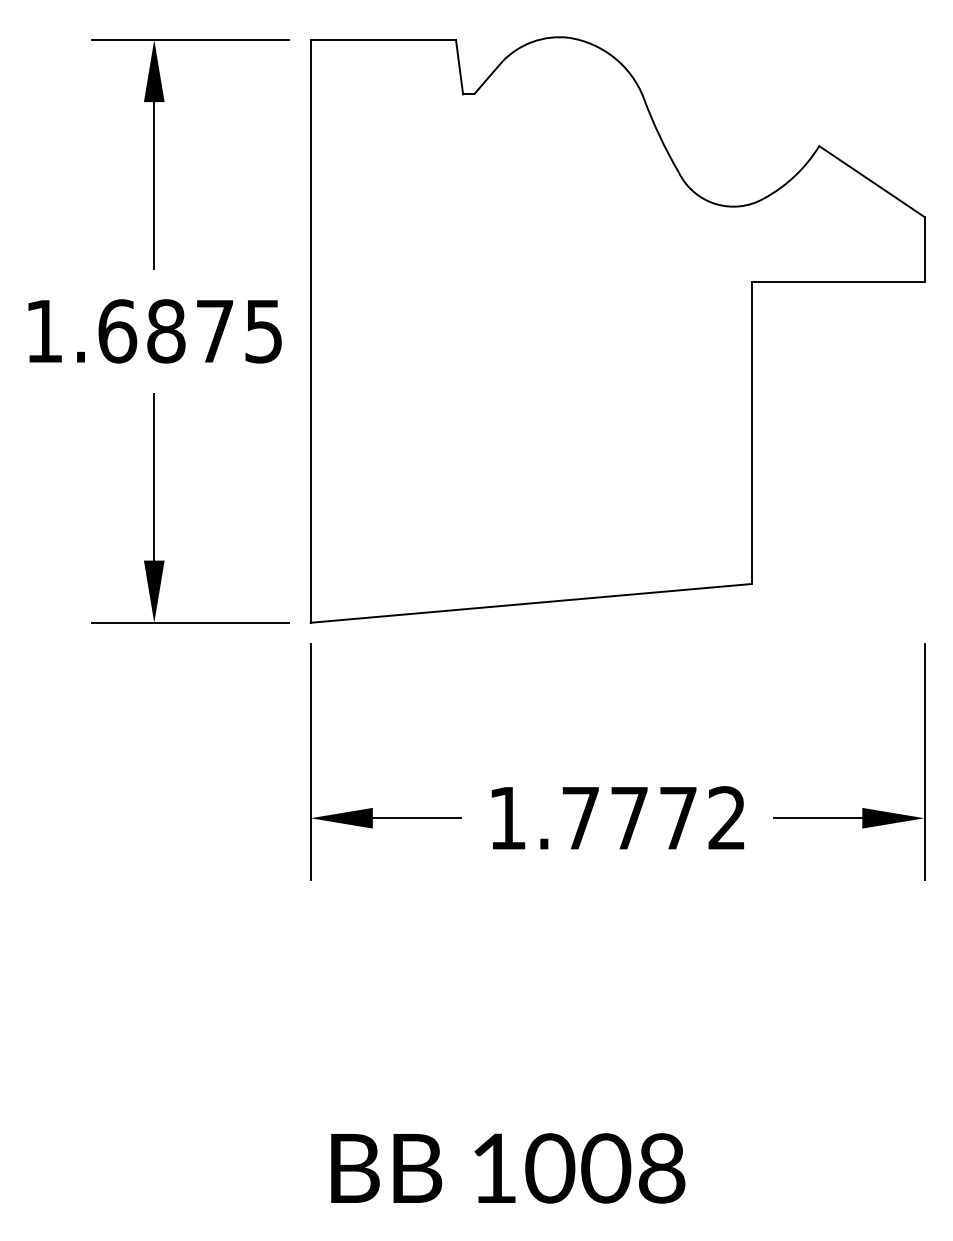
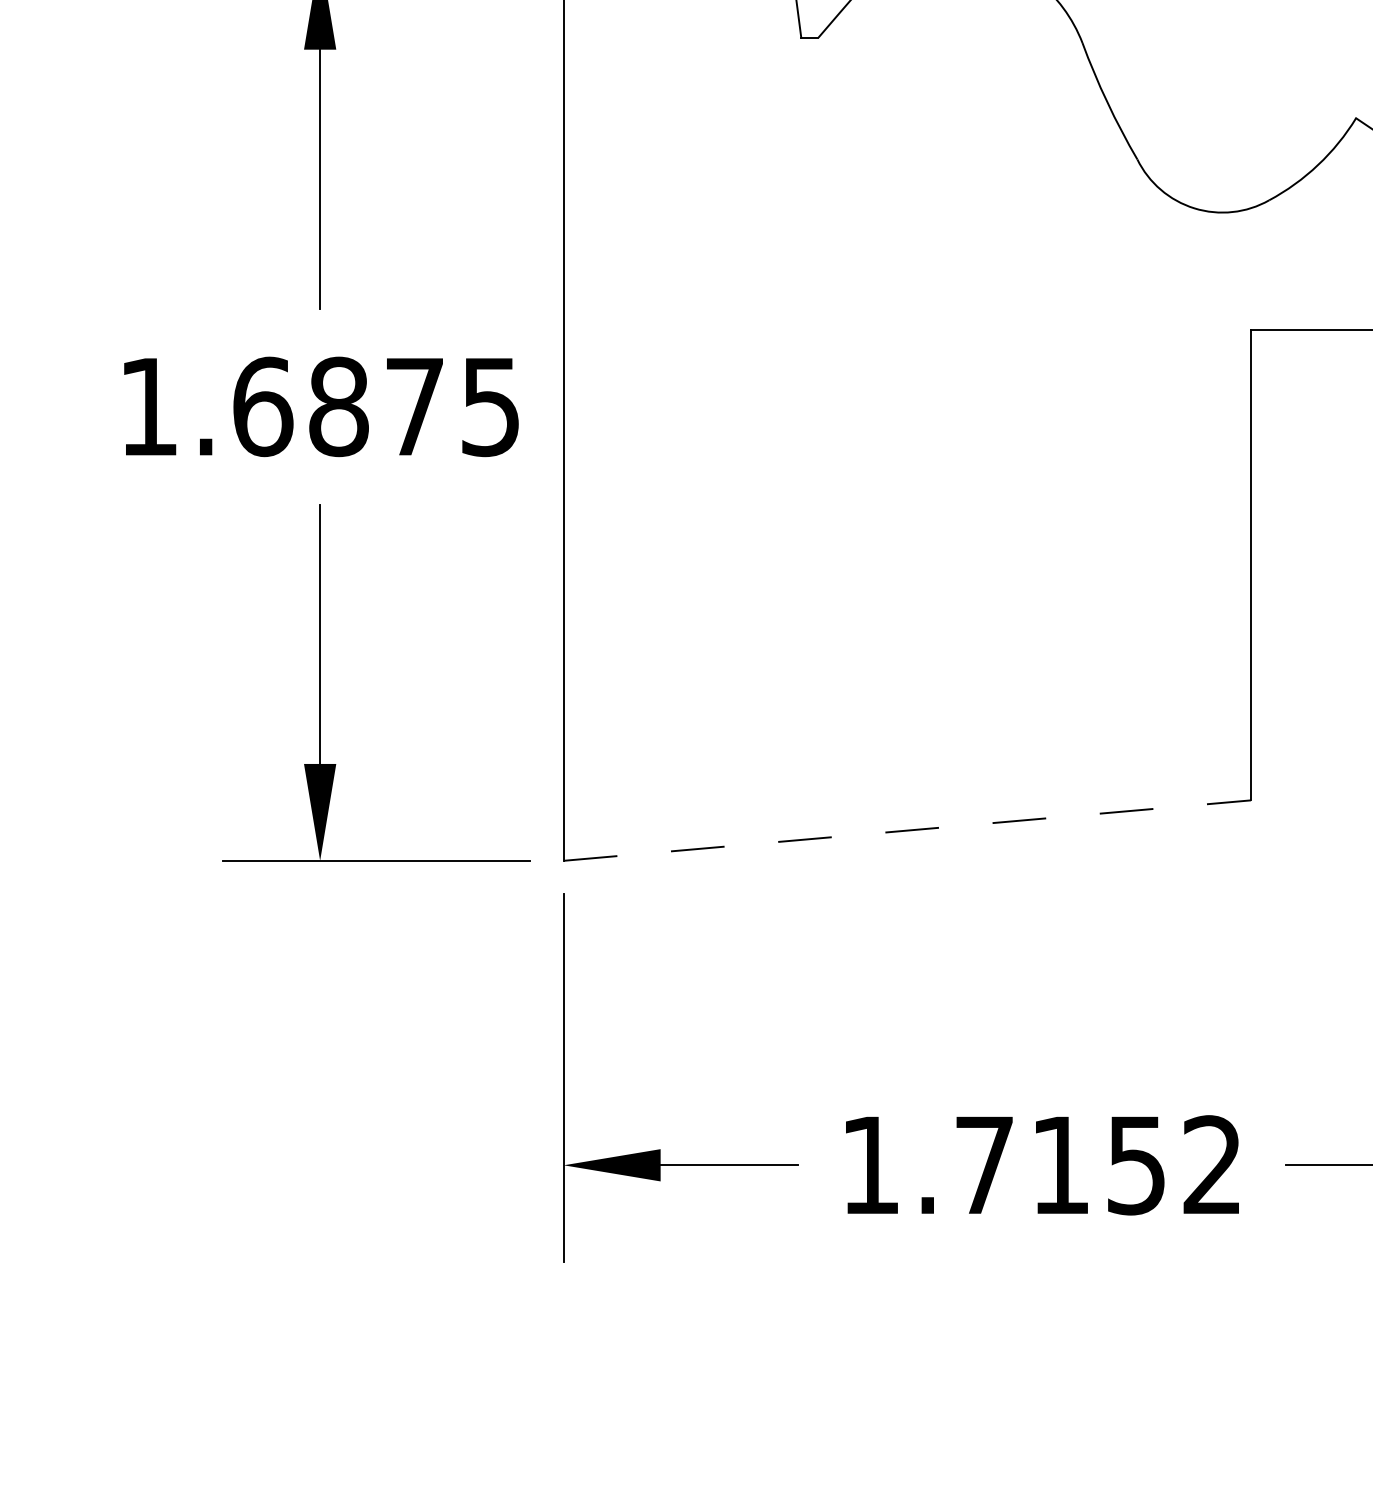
line: (531, 603) -> (907, 830), solid -> dashed
text: (653, 818) -> (1097, 1165), 1.7772 -> 1.7152

